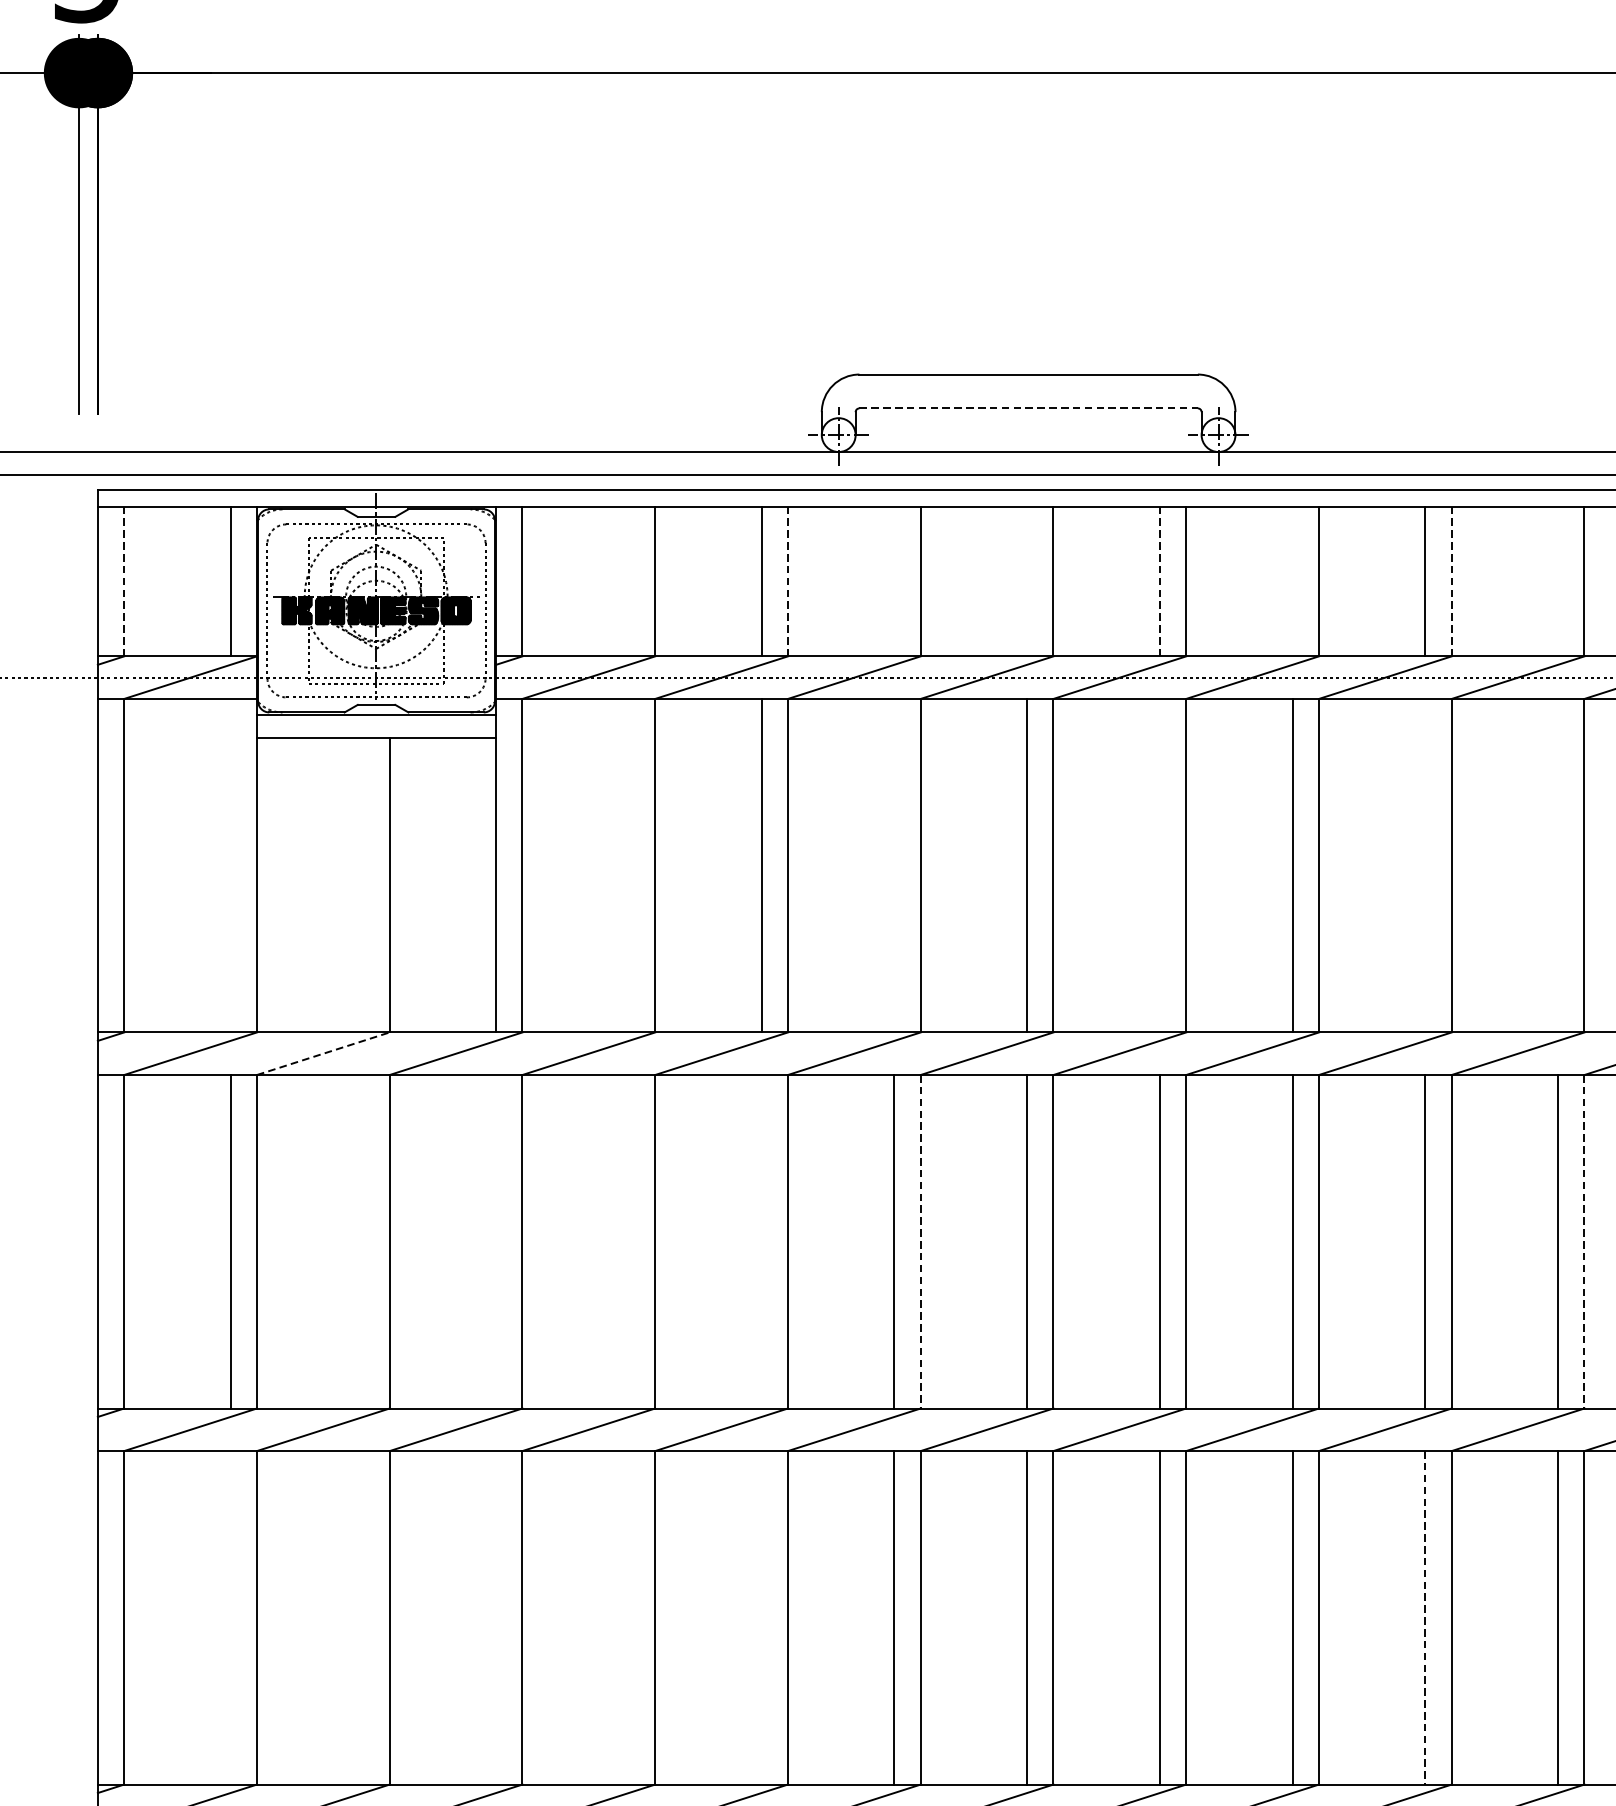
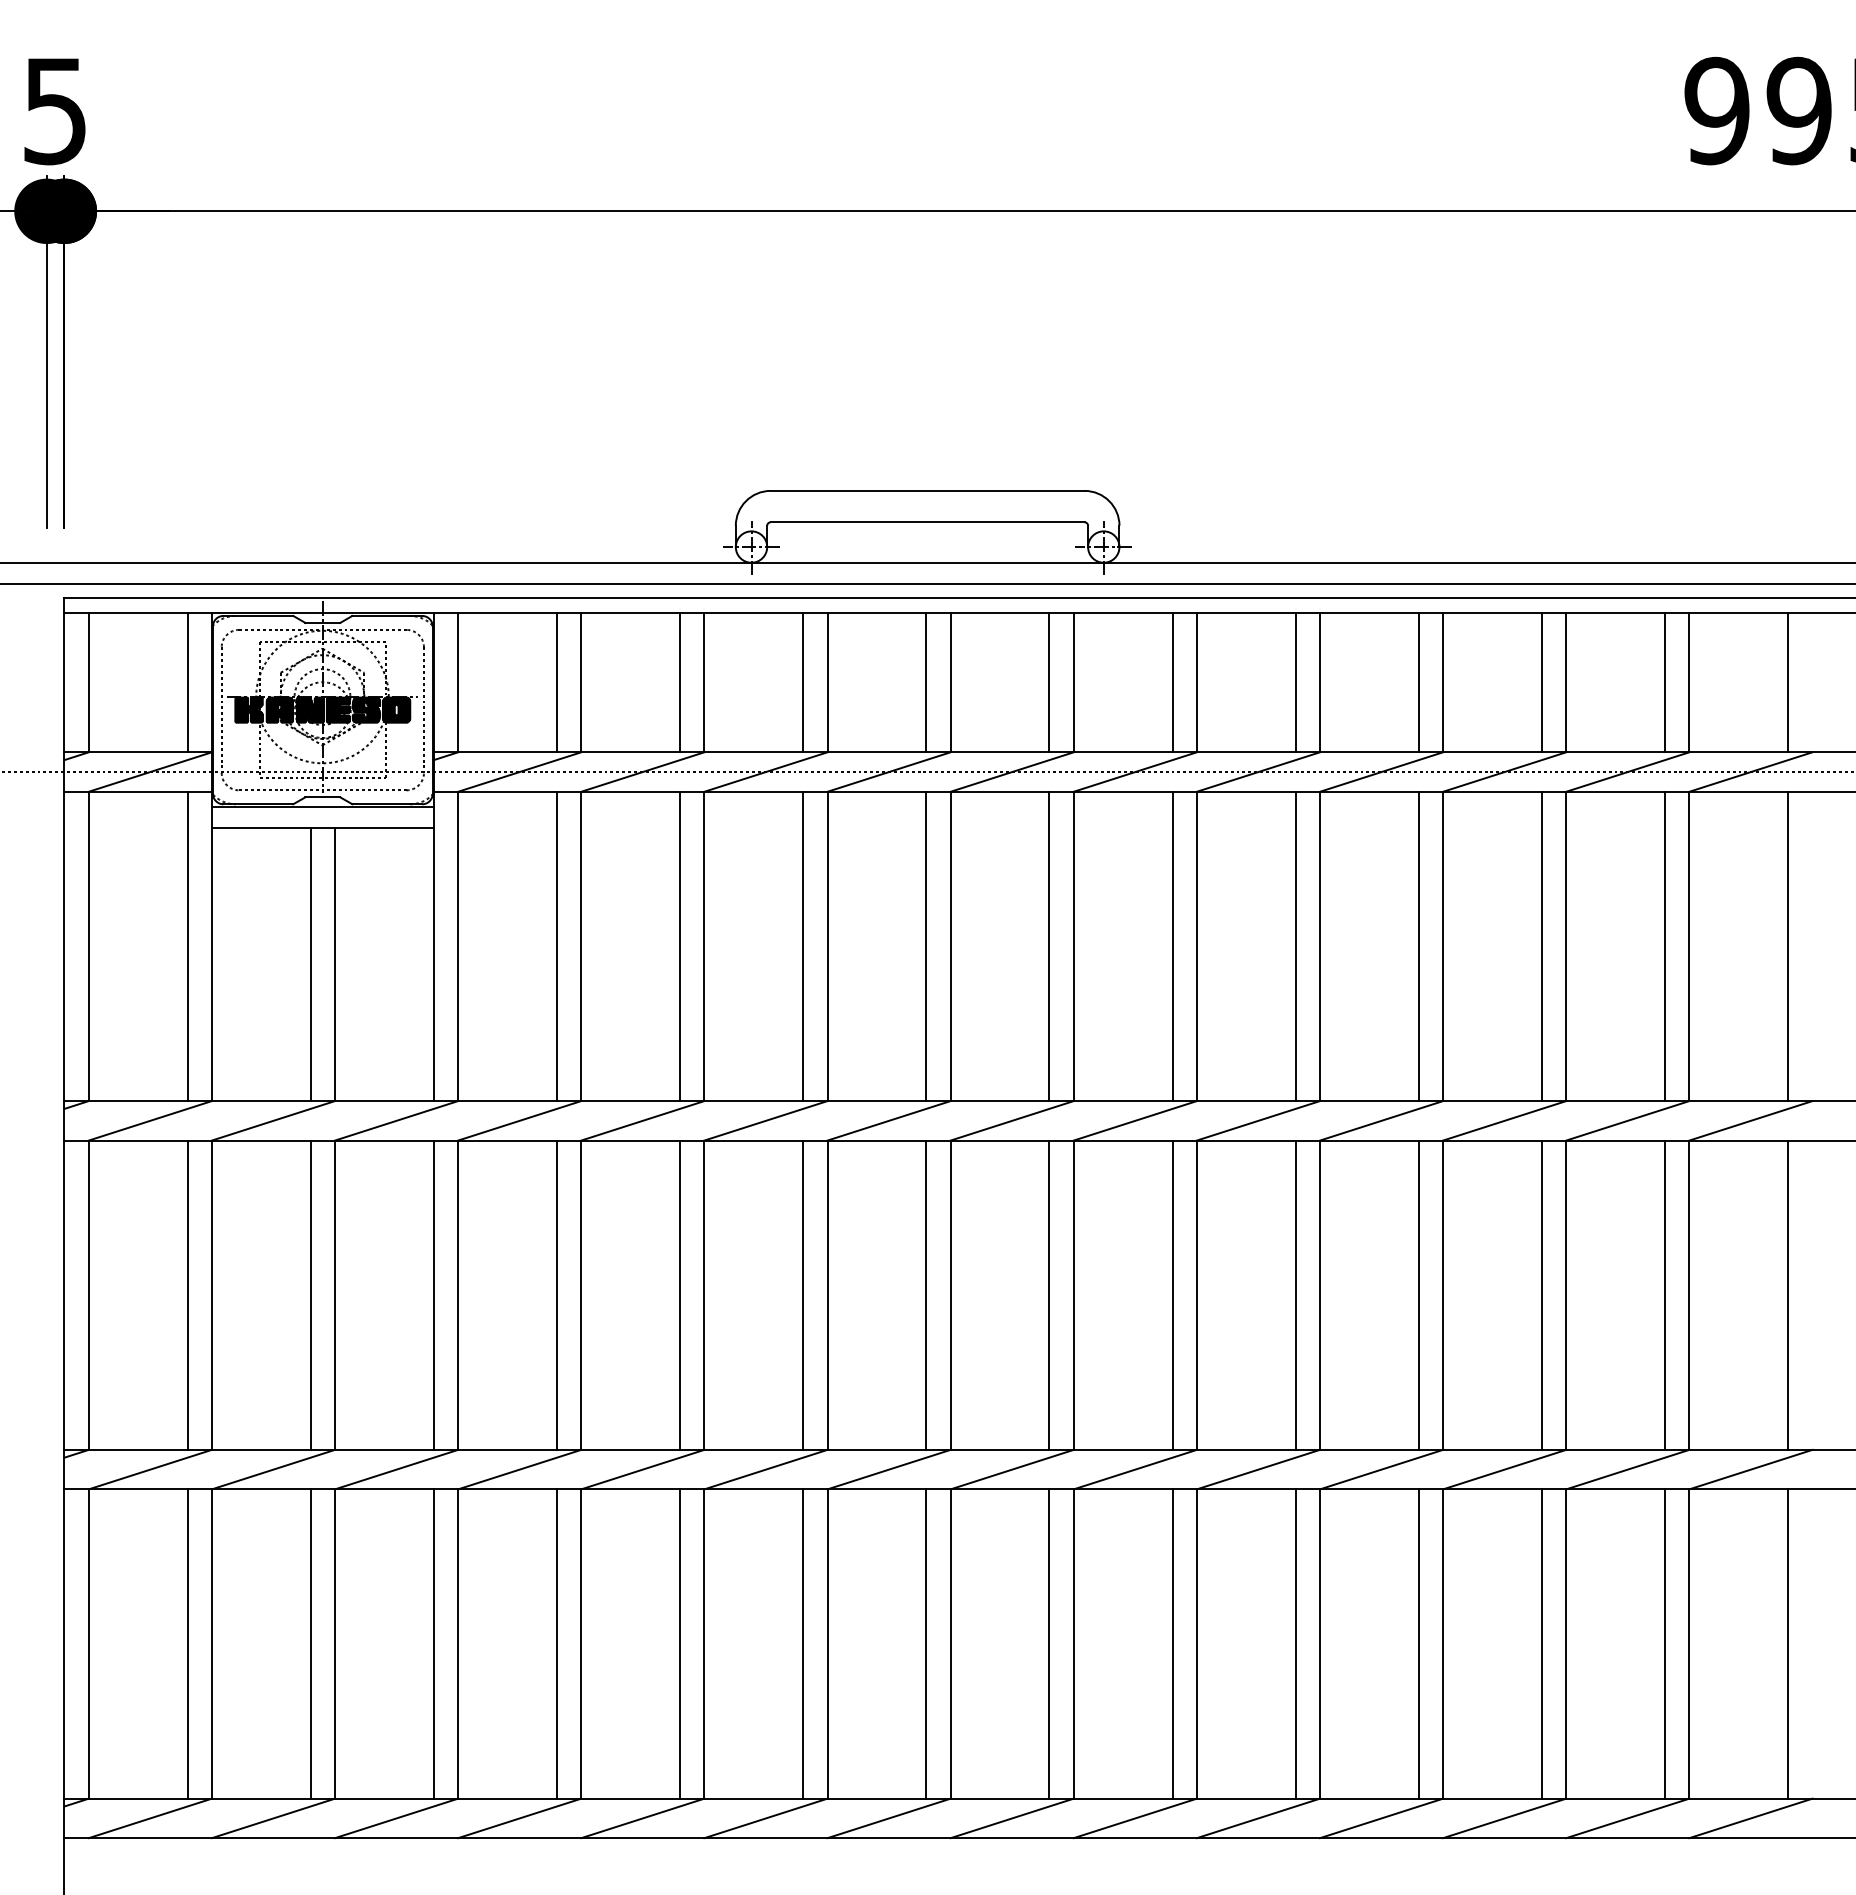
line: (1028, 408) -> (927, 522), dashed -> solid
line: (628, 581) -> (556, 682), added
line: (894, 581) -> (803, 682), added
line: (1027, 581) -> (926, 682), added
line: (1292, 581) -> (1172, 682), added
line: (1557, 581) -> (1418, 682), added
line: (123, 582) -> (88, 683), dashed -> solid
line: (788, 582) -> (704, 683), dashed -> solid
line: (1160, 582) -> (1049, 683), dashed -> solid
line: (1452, 582) -> (1320, 683), dashed -> solid
line: (230, 865) -> (187, 946), added
line: (628, 865) -> (556, 946), added
line: (894, 865) -> (803, 946), added
line: (1160, 865) -> (1049, 946), added
line: (1425, 865) -> (1295, 946), added
line: (1557, 865) -> (1418, 946), added
line: (363, 885) -> (310, 964), added
line: (323, 1053) -> (273, 1120), dashed -> solid
line: (363, 1240) -> (310, 1294), added
line: (495, 1240) -> (433, 1294), added
line: (628, 1240) -> (556, 1294), added
line: (762, 1240) -> (680, 1294), added
line: (920, 1242) -> (827, 1295), dashed -> solid
line: (1584, 1242) -> (1443, 1295), dashed -> solid
line: (230, 1617) -> (187, 1643), added
line: (363, 1617) -> (310, 1643), added
line: (495, 1617) -> (433, 1643), added
line: (628, 1617) -> (556, 1643), added
line: (762, 1617) -> (680, 1643), added
line: (1425, 1618) -> (1295, 1644), dashed -> solid

